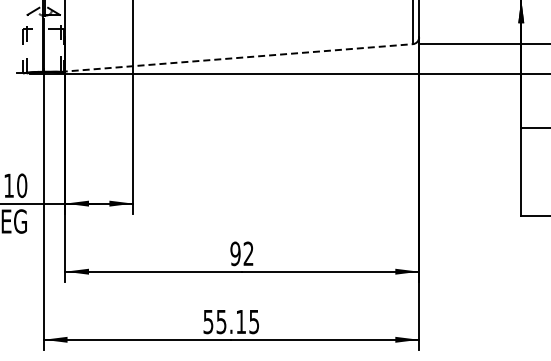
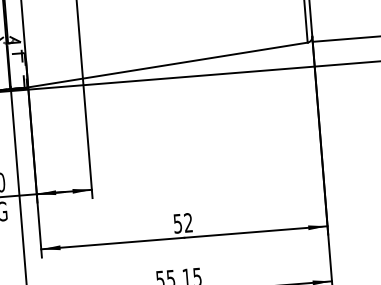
line: (236, 58) -> (165, 65), dashed -> solid
text: (235, 253) -> (177, 223), 92 -> 52

